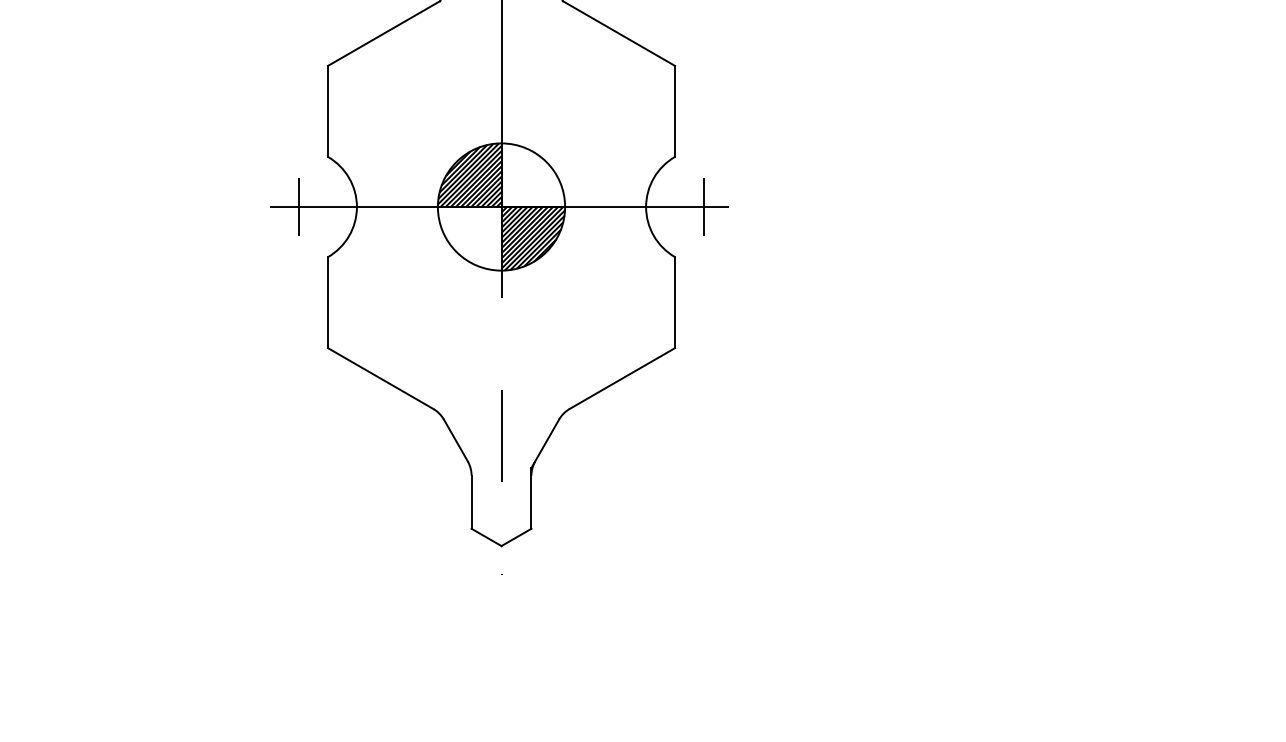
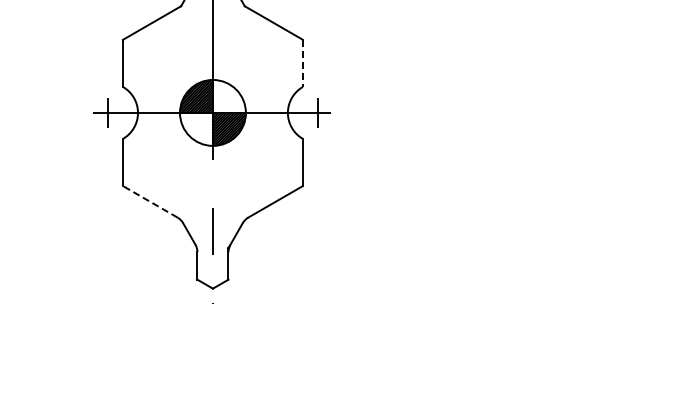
line: (674, 111) -> (302, 63), solid -> dashed
line: (381, 377) -> (150, 201), solid -> dashed

